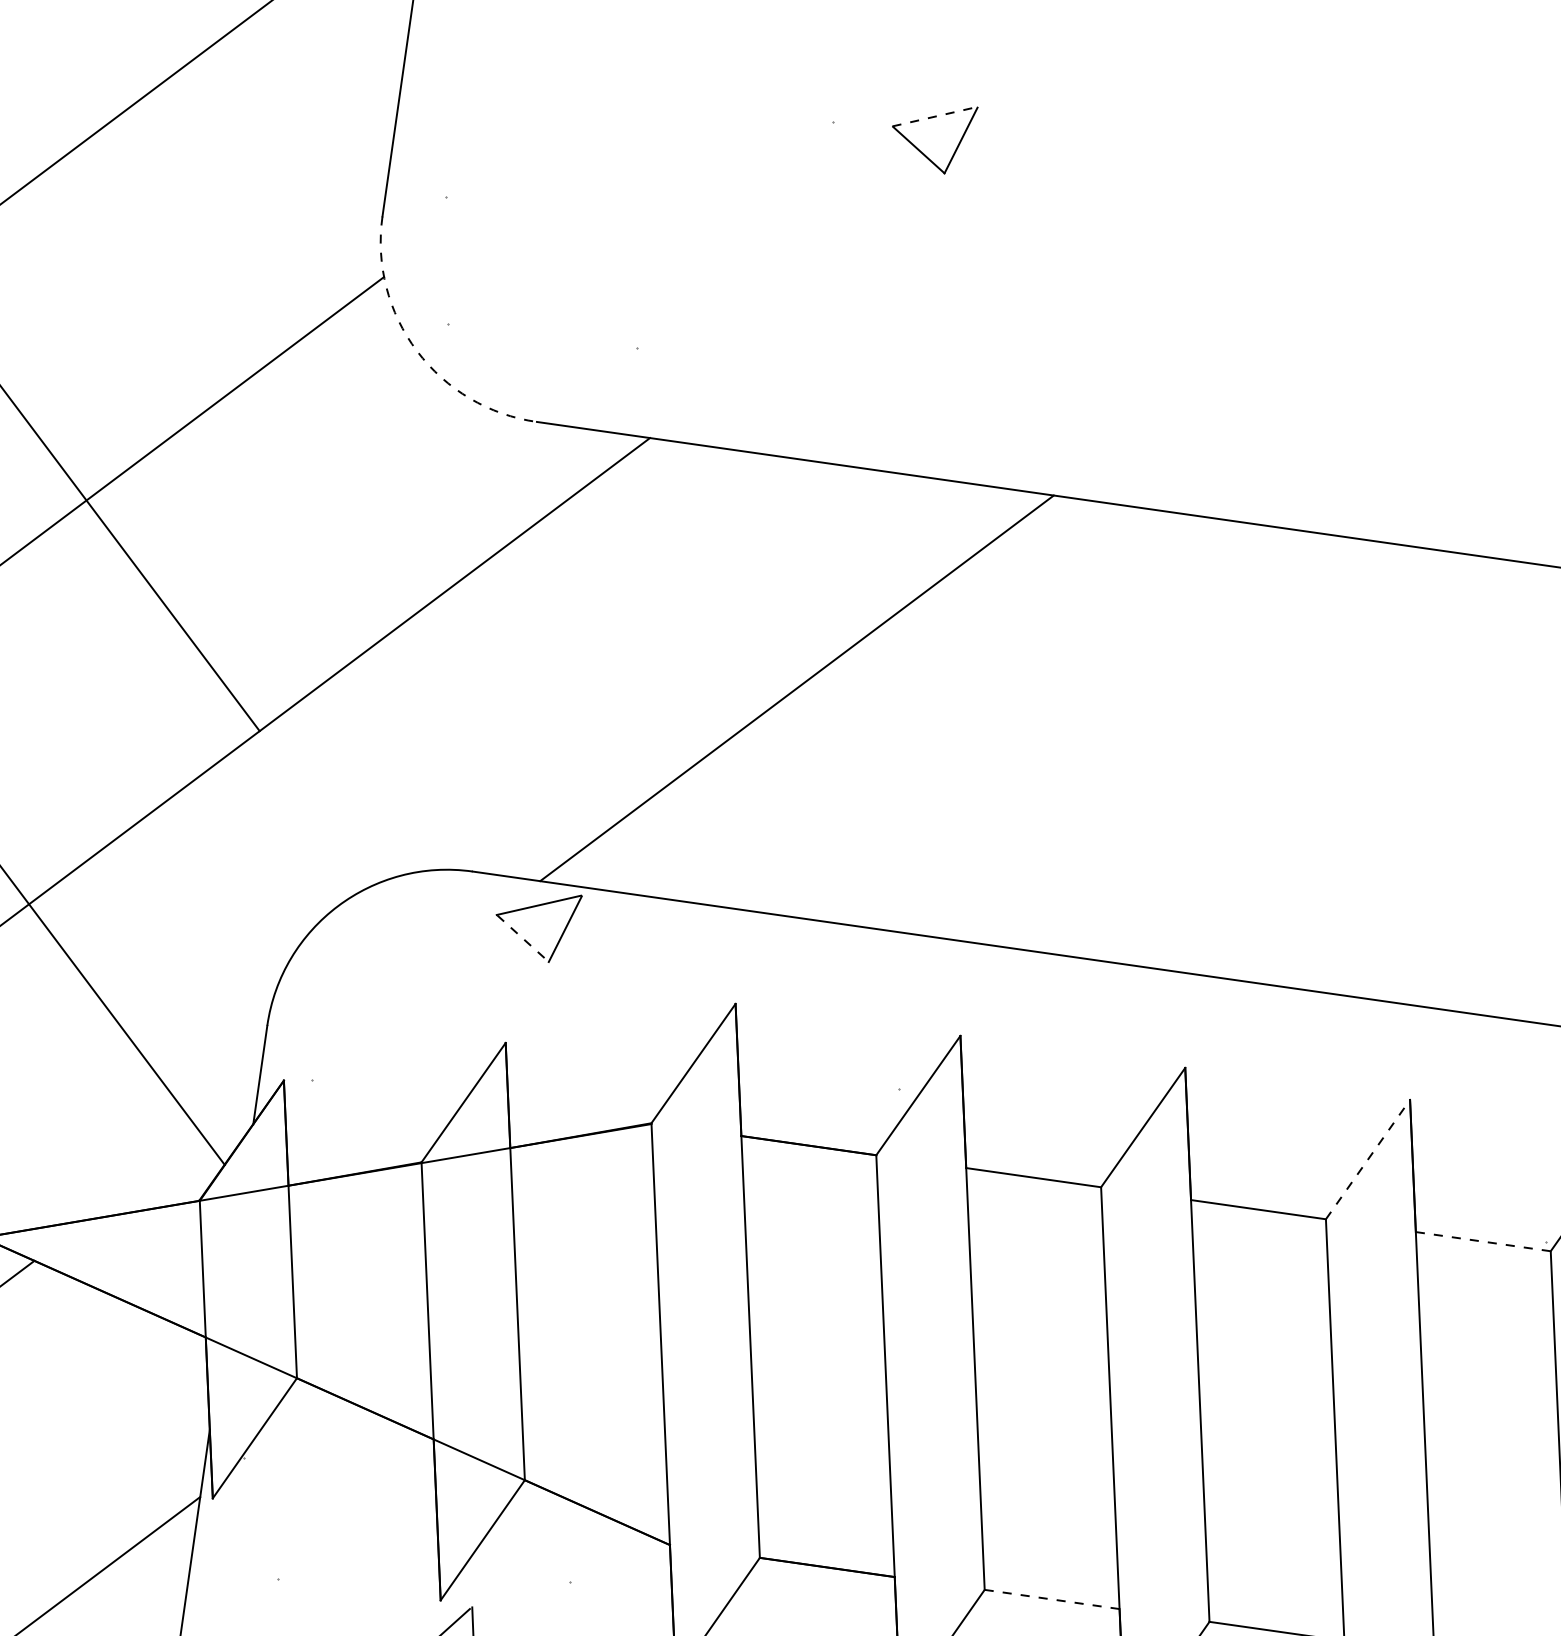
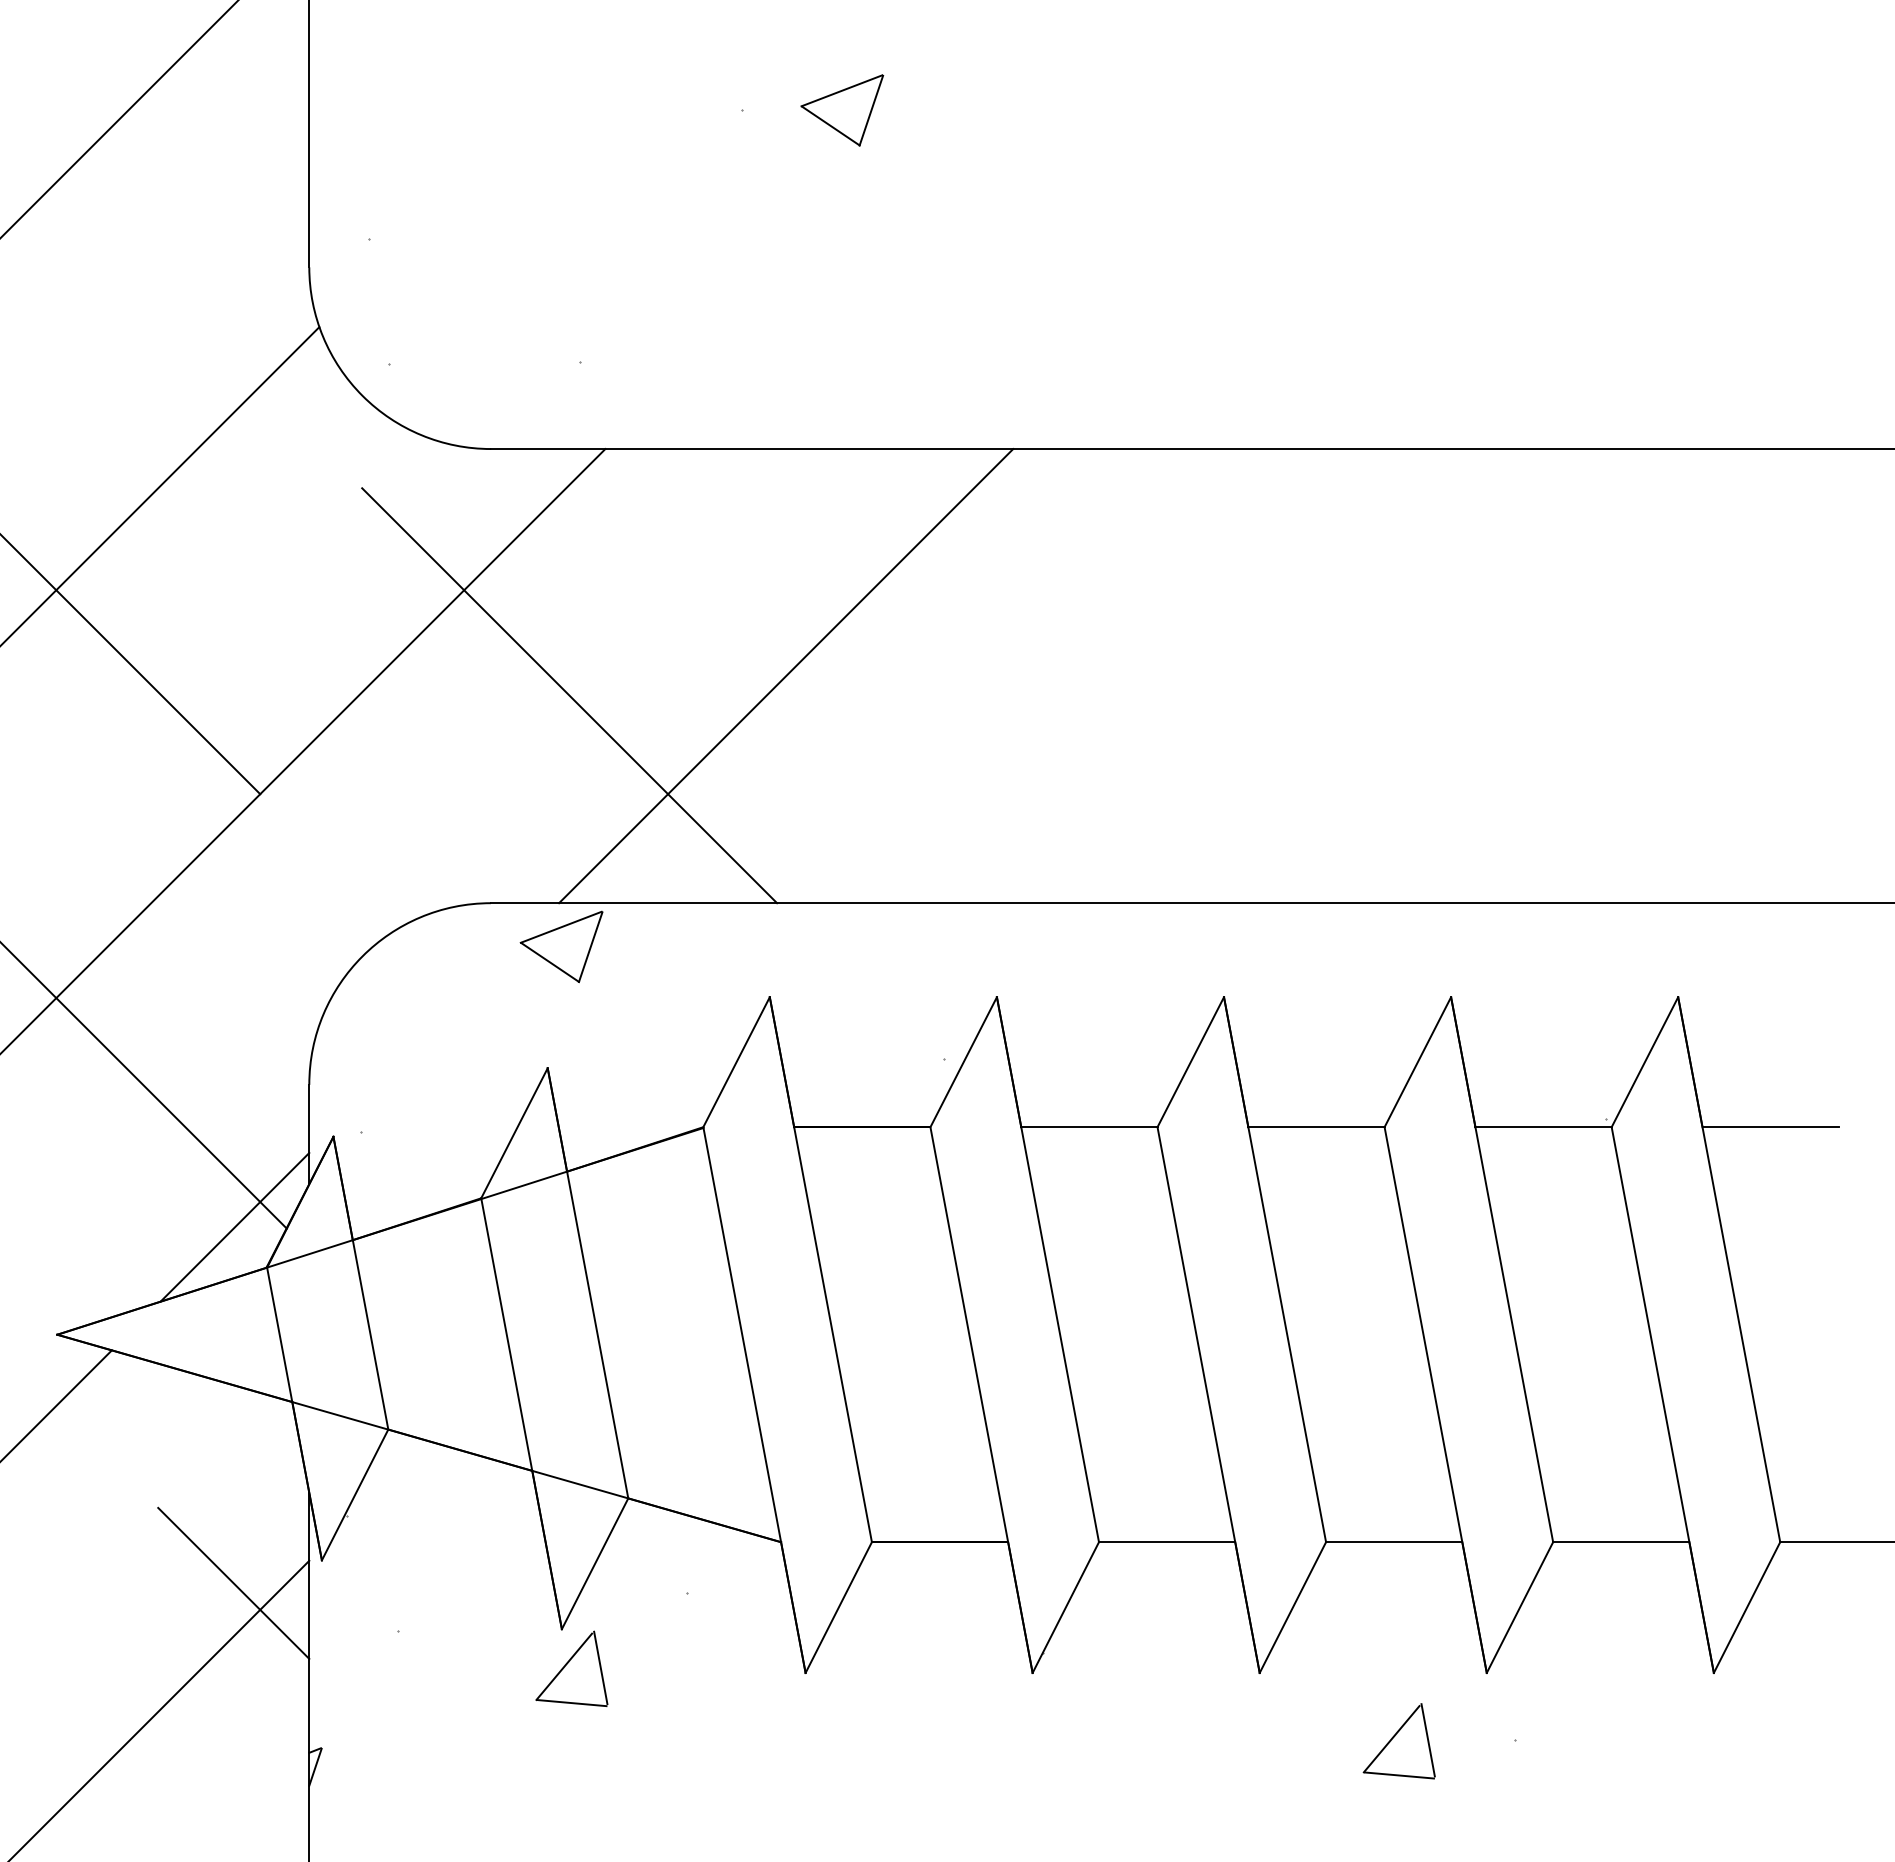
line: (935, 116) -> (842, 90), dashed -> solid
arc: (417, 350) -> (362, 395), dashed -> solid
line: (579, 677) -> (569, 695), added
line: (523, 938) -> (550, 962), dashed -> solid
line: (173, 1155) -> (234, 1226), added
line: (1368, 1158) -> (1418, 1061), dashed -> solid
line: (1483, 1241) -> (1543, 1127), dashed -> solid
line: (122, 1507) -> (233, 1582), added
line: (1051, 1599) -> (1166, 1542), dashed -> solid

